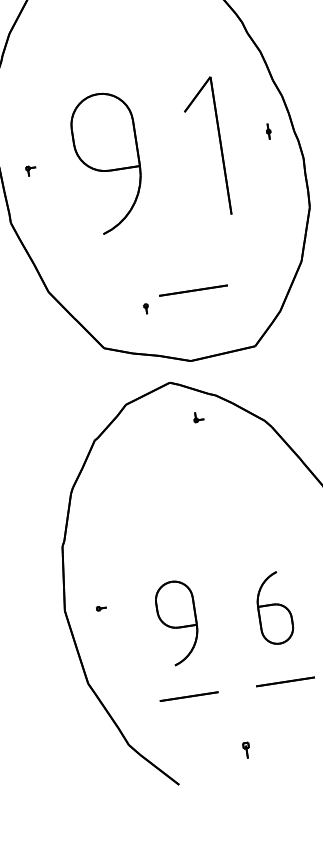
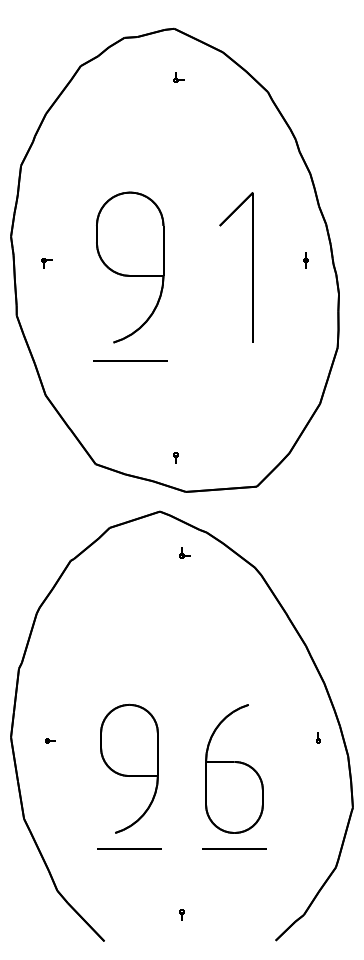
line: (193, 289) -> (130, 360), moved
part: (145, 308) -> (175, 457), moved
part: (274, 607) -> (234, 768), size x1.67
part: (177, 622) -> (129, 768), size x1.43
part: (246, 749) -> (181, 914), size x0.62

